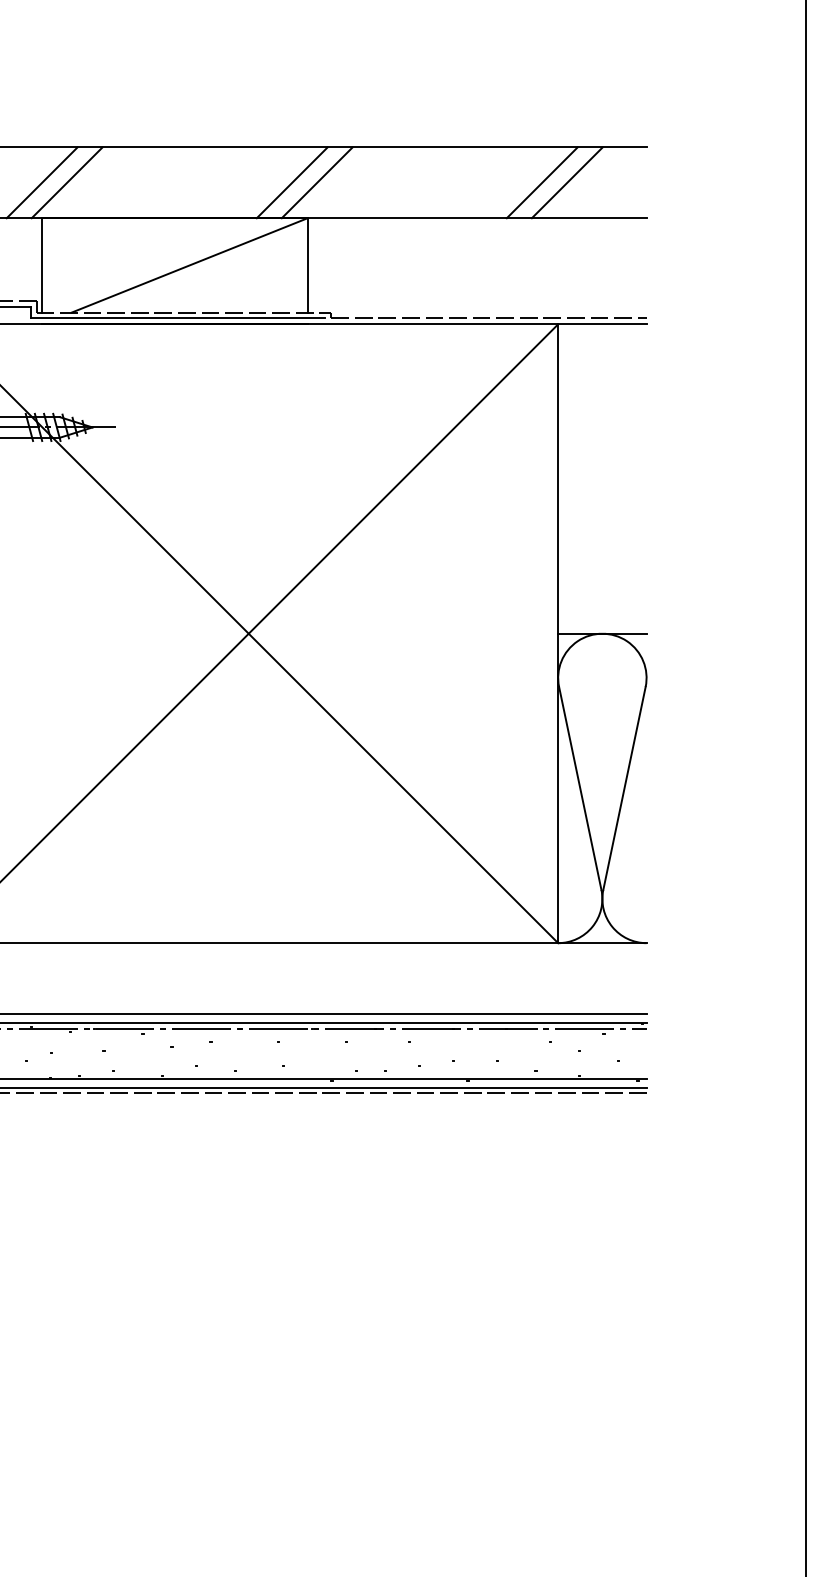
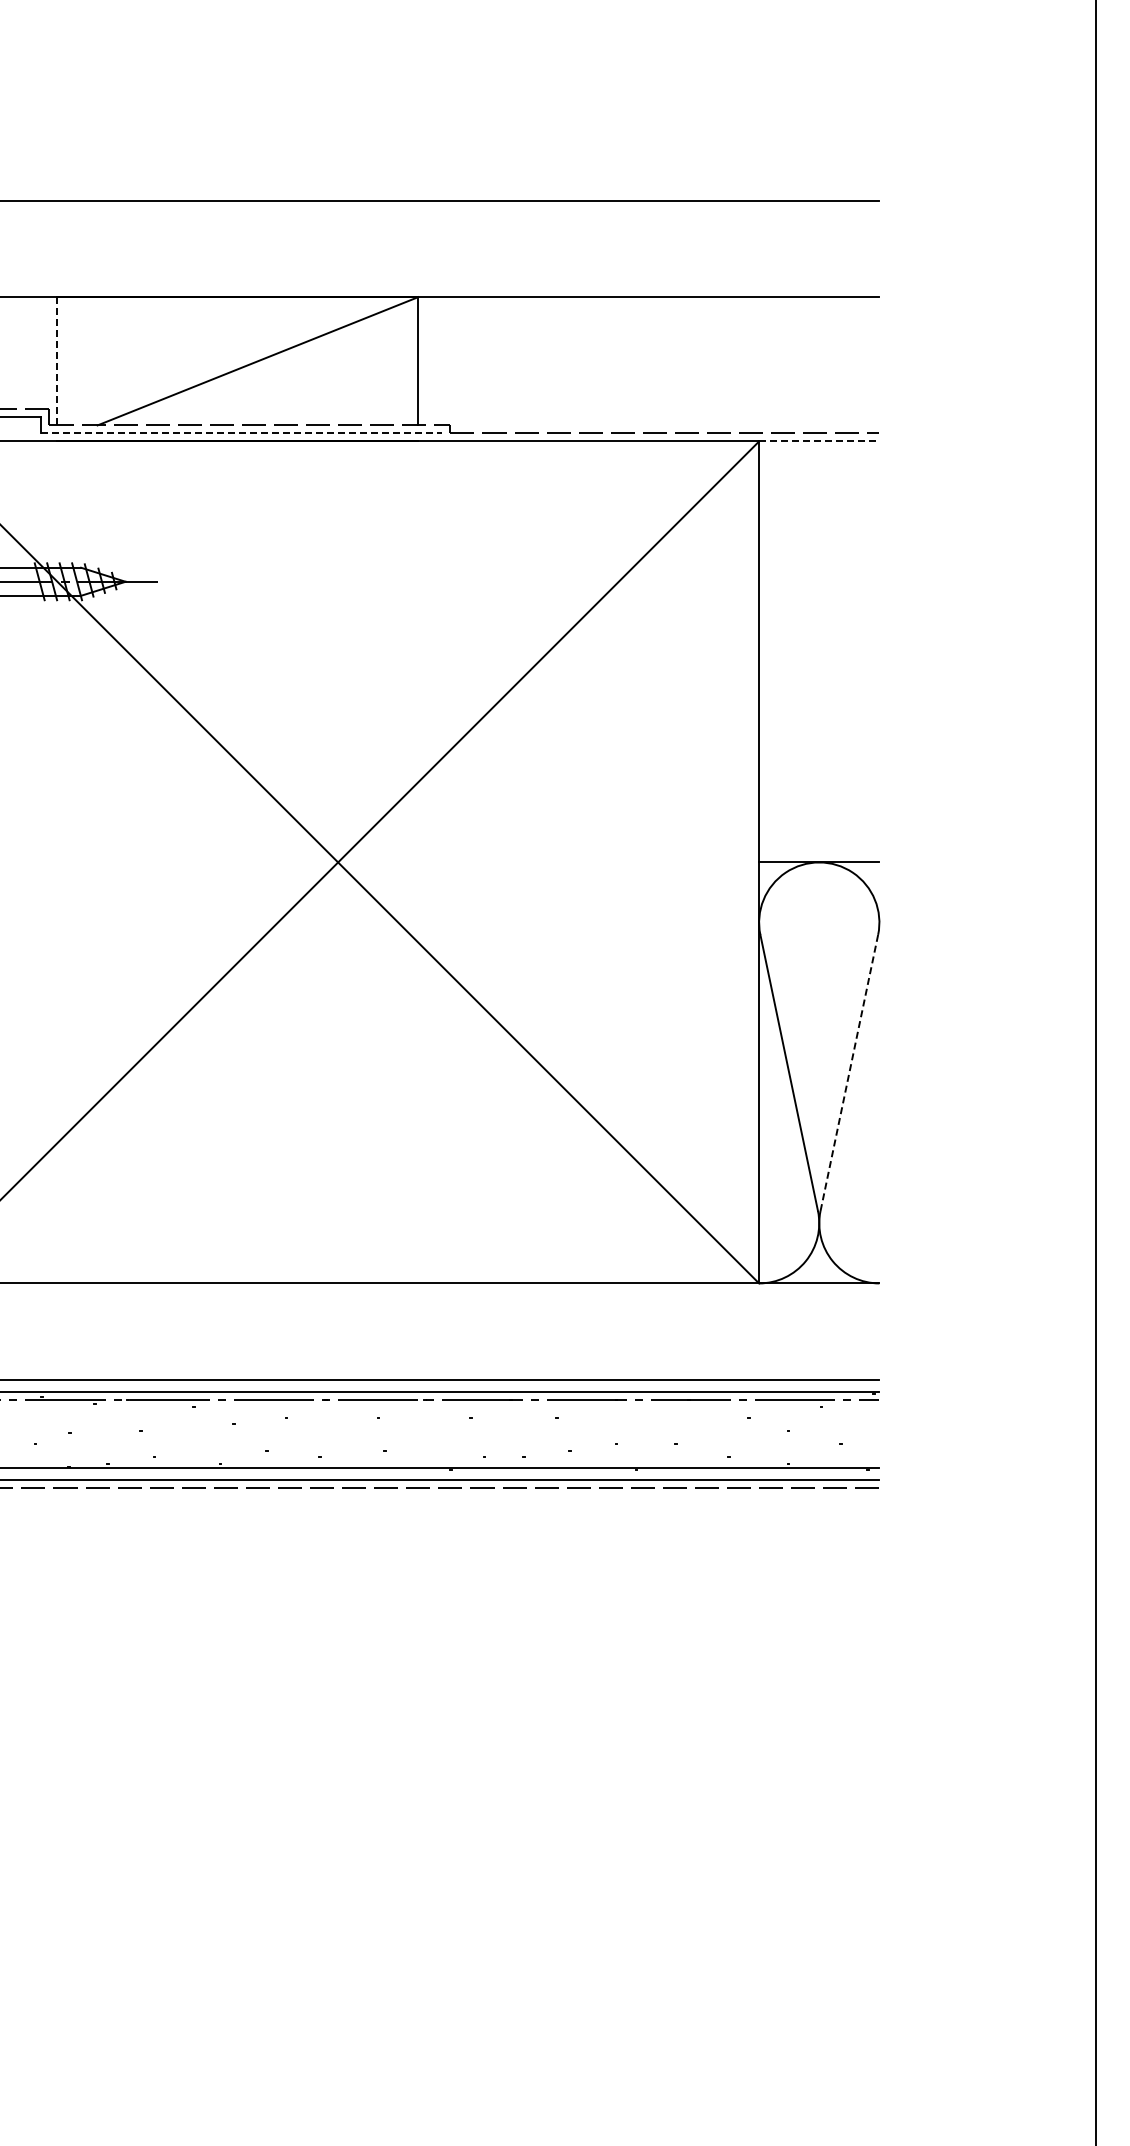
line: (41, 182) -> (56, 248), removed
line: (66, 182) -> (90, 248), removed
line: (292, 182) -> (397, 248), removed
line: (317, 182) -> (431, 248), removed
line: (542, 182) -> (737, 248), removed
line: (567, 182) -> (771, 248), removed
line: (42, 265) -> (57, 361), solid -> dashed
line: (178, 318) -> (242, 433), solid -> dashed
line: (602, 324) -> (819, 441), solid -> dashed
line: (624, 788) -> (849, 1072), solid -> dashed

